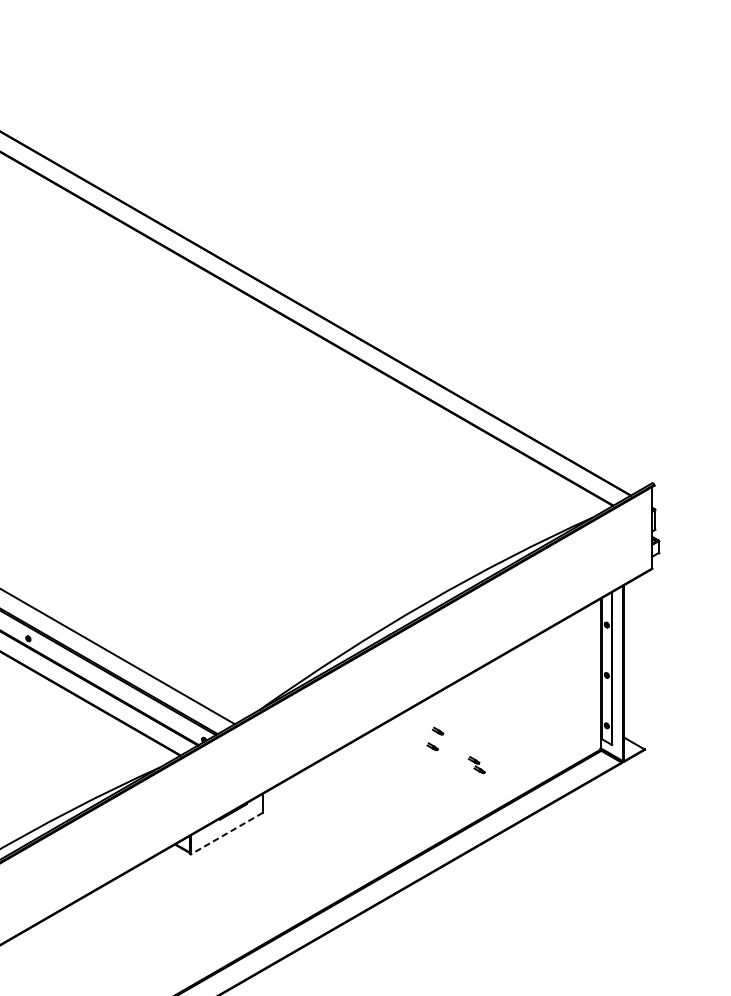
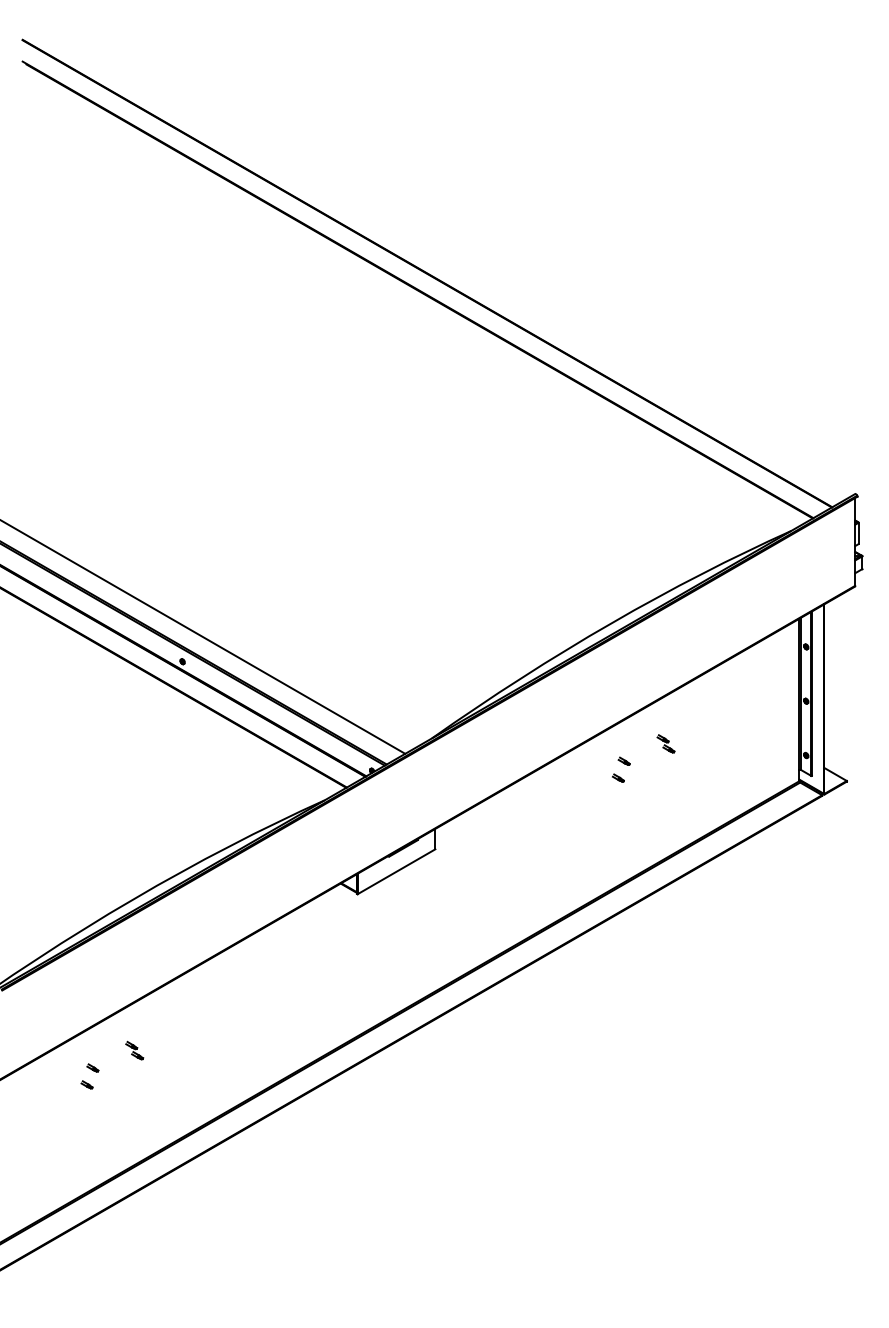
part: (476, 764) -> (665, 743), moved
line: (226, 833) -> (396, 871), dashed -> solid

